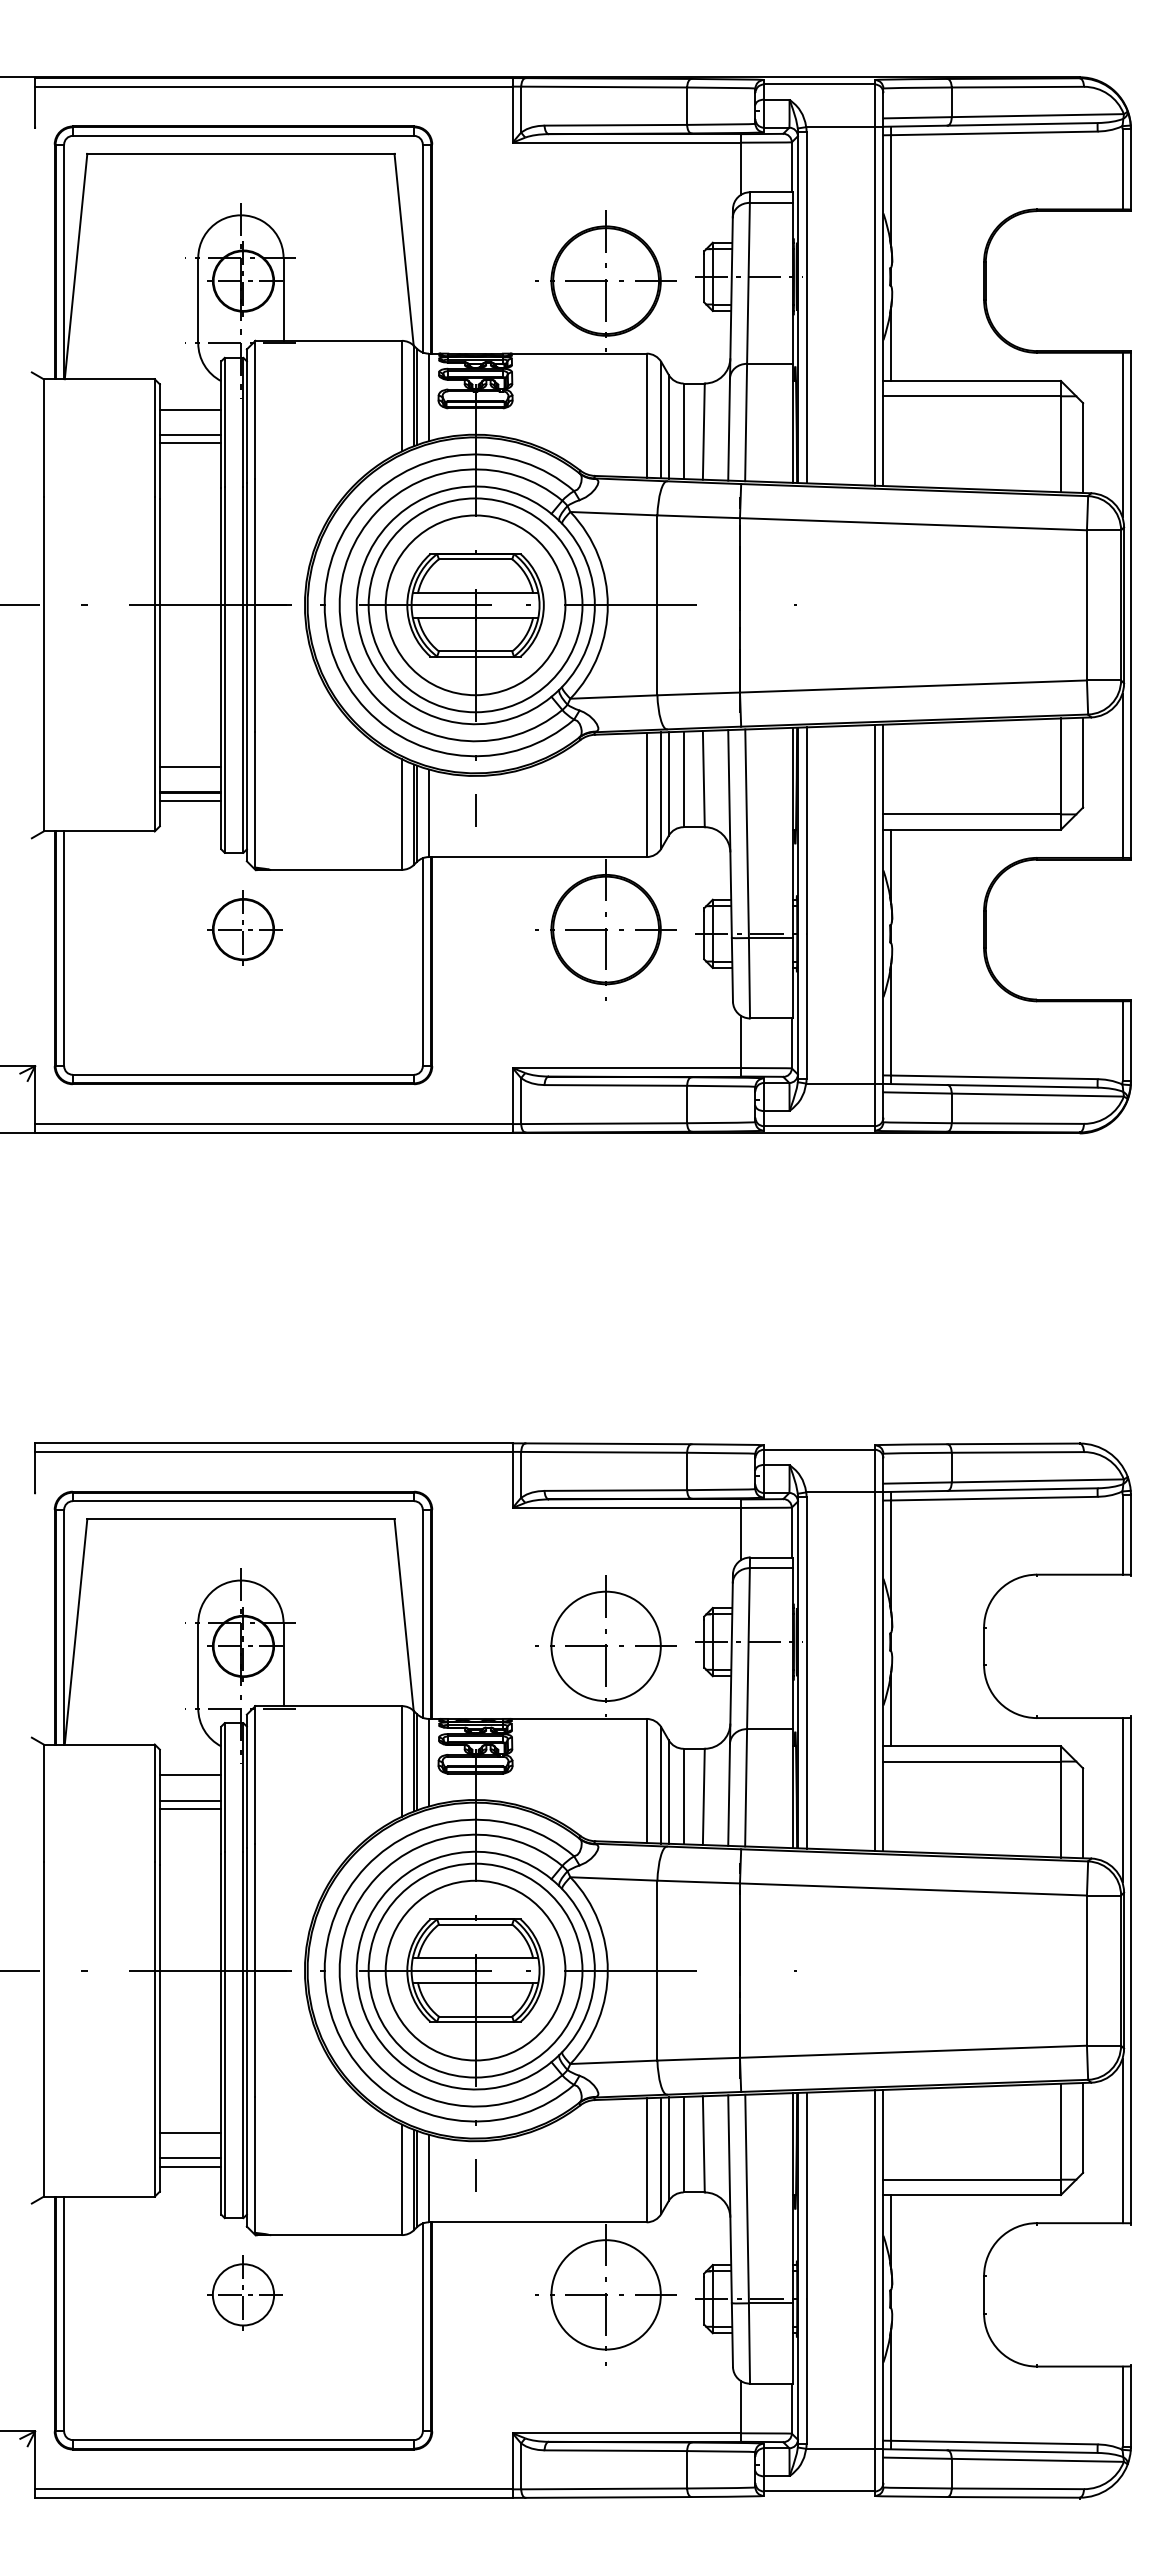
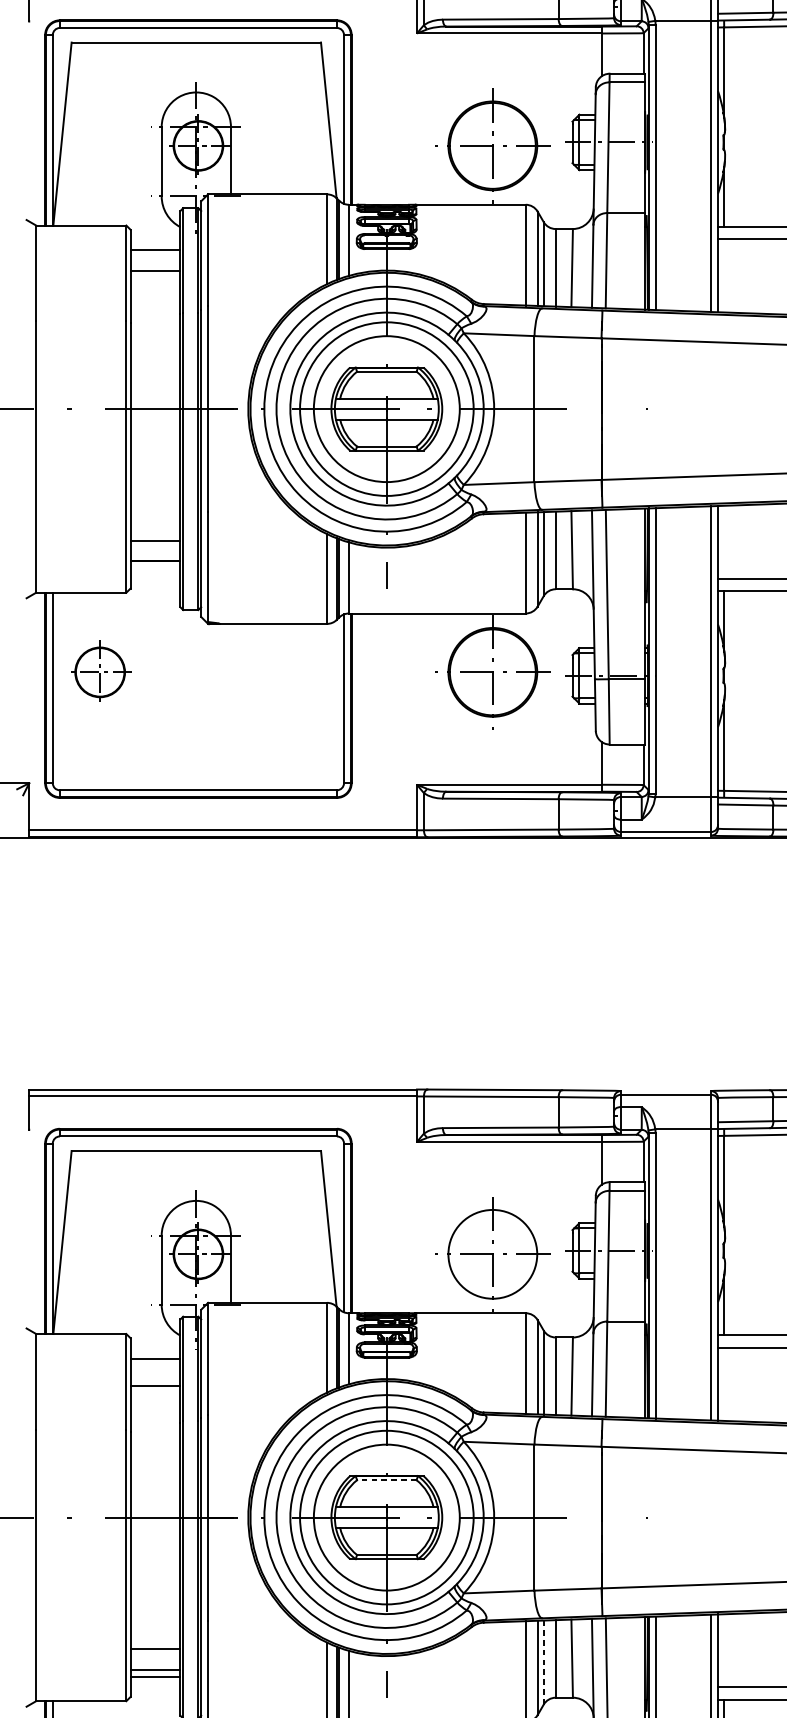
line: (190, 443) -> (155, 277), removed
line: (190, 801) -> (155, 568), removed
part: (244, 927) -> (100, 670), moved
line: (190, 1800) -> (155, 1379), removed
line: (475, 1924) -> (386, 1480), solid -> dashed
line: (668, 2149) -> (543, 1662), solid -> dashed

